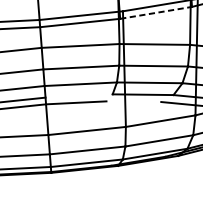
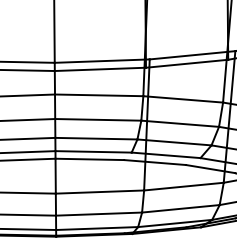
line: (156, 12) -> (187, 63), dashed -> solid
line: (79, 95) -> (93, 151), added
line: (134, 101) -> (155, 162), added

